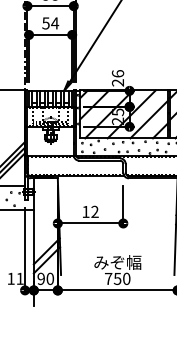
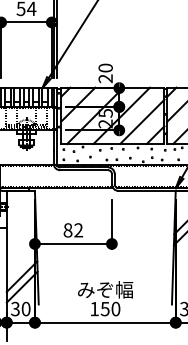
text: (117, 73) -> (105, 67), 26 -> 20
text: (85, 211) -> (67, 229), 12 -> 82
text: (40, 278) -> (14, 308), 90 -> 30
text: (108, 278) -> (94, 308), 750 -> 150

